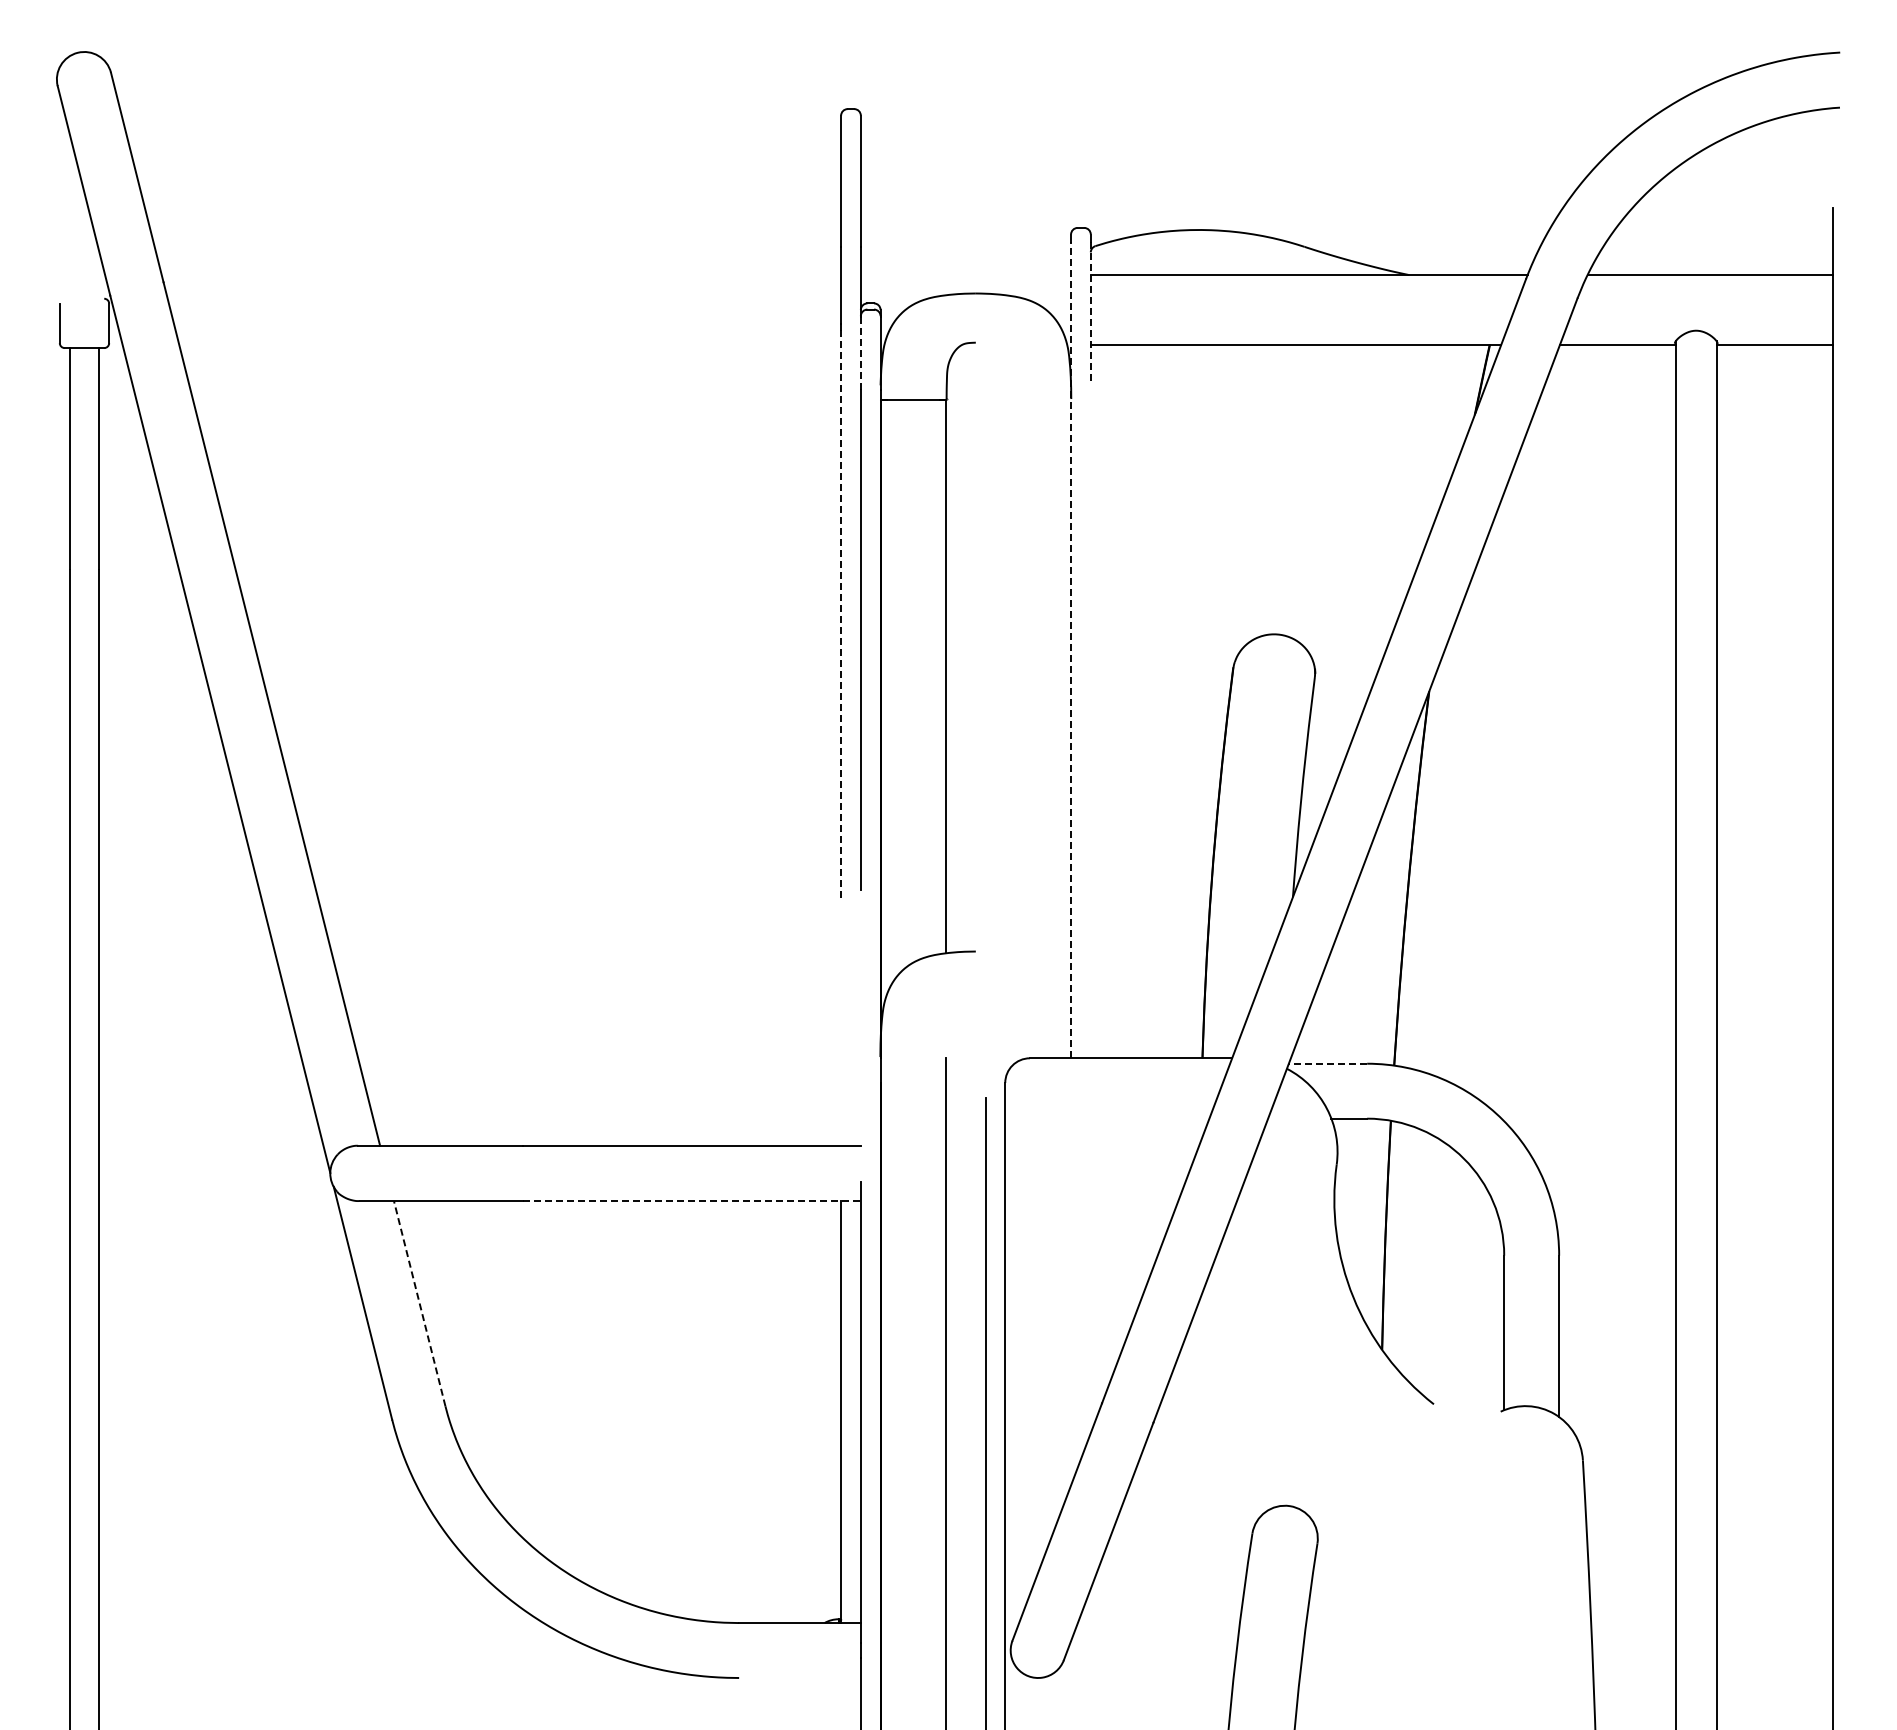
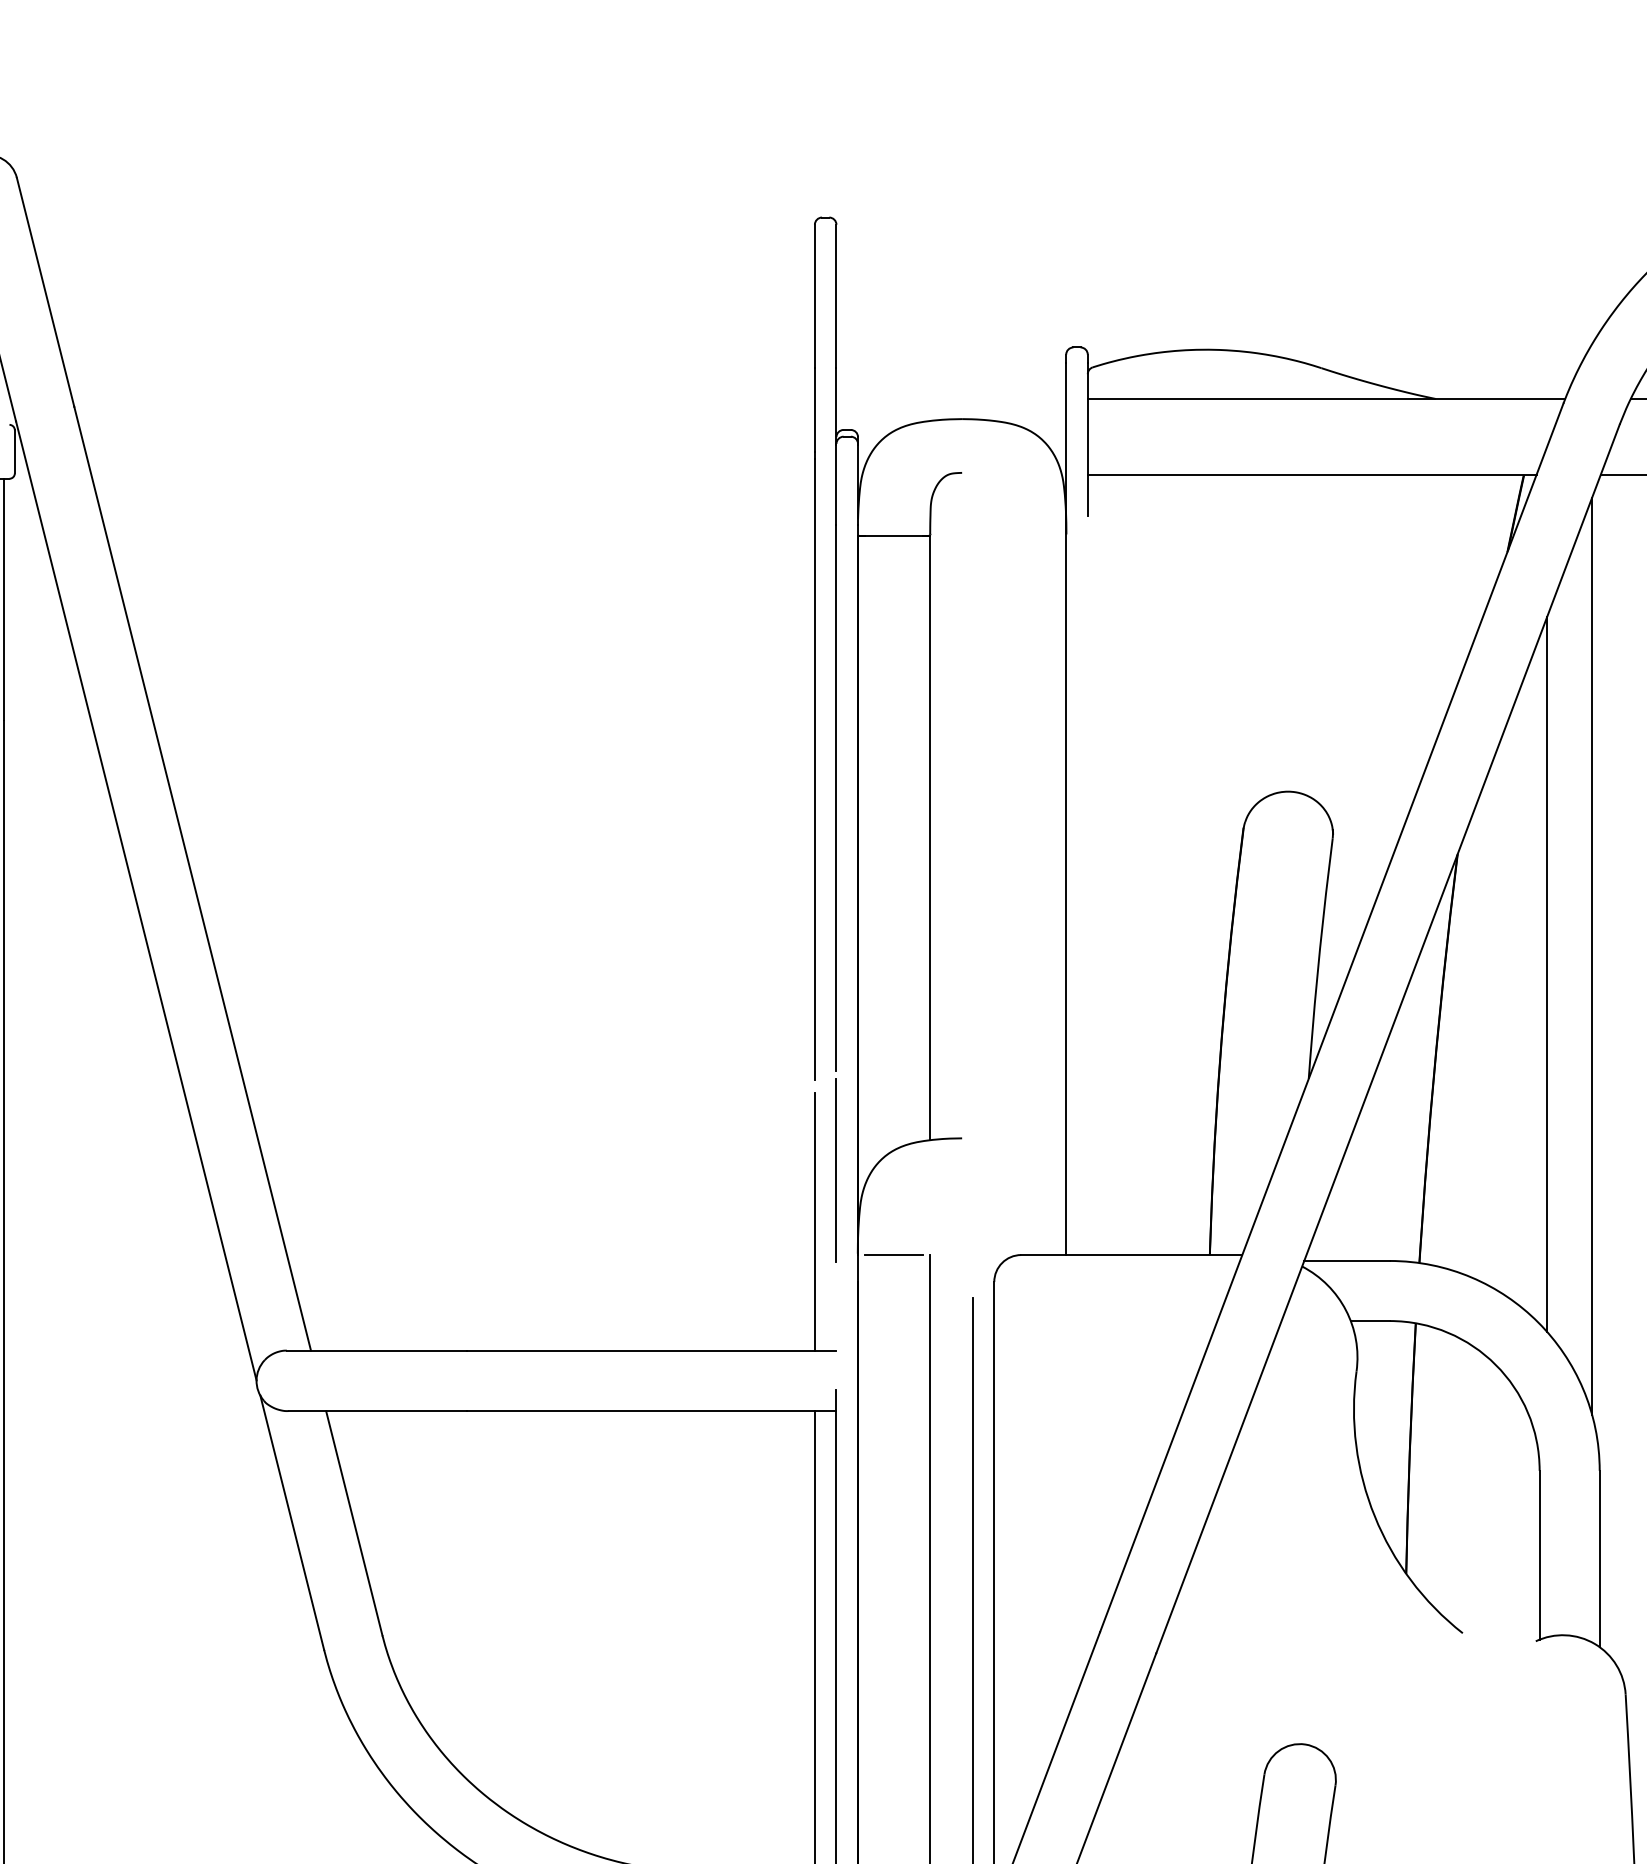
line: (1090, 312) -> (1087, 439), dashed -> solid
line: (860, 353) -> (836, 484), dashed -> solid
line: (841, 614) -> (815, 769), dashed -> solid
line: (1071, 649) -> (1066, 808), dashed -> solid
line: (1552, 784) -> (1592, 955), added
line: (1511, 801) -> (1547, 974), added
line: (860, 980) -> (836, 1170), added
line: (841, 1027) -> (815, 1221), added
line: (913, 1058) -> (893, 1255), added
line: (1327, 1063) -> (1346, 1260), dashed -> solid
line: (692, 1201) -> (652, 1411), dashed -> solid
line: (419, 1303) -> (354, 1523), dashed -> solid

